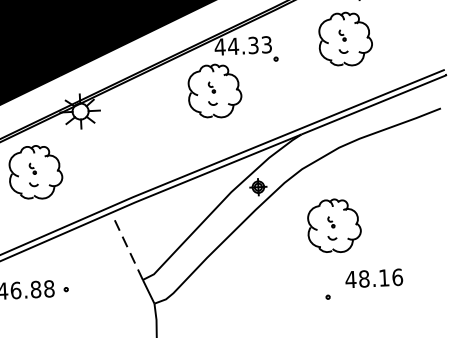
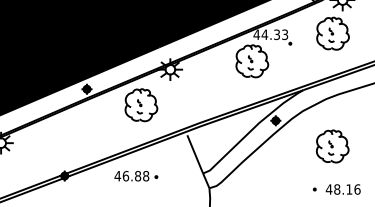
part: (334, 225) -> (332, 146), moved
line: (128, 249) -> (195, 154), dashed -> solid
text: (372, 278) -> (342, 189), moved

